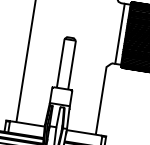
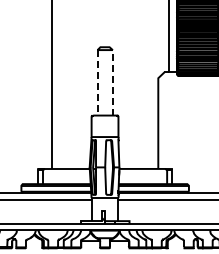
line: (60, 63) -> (97, 82), solid -> dashed
line: (71, 64) -> (112, 82), solid -> dashed

